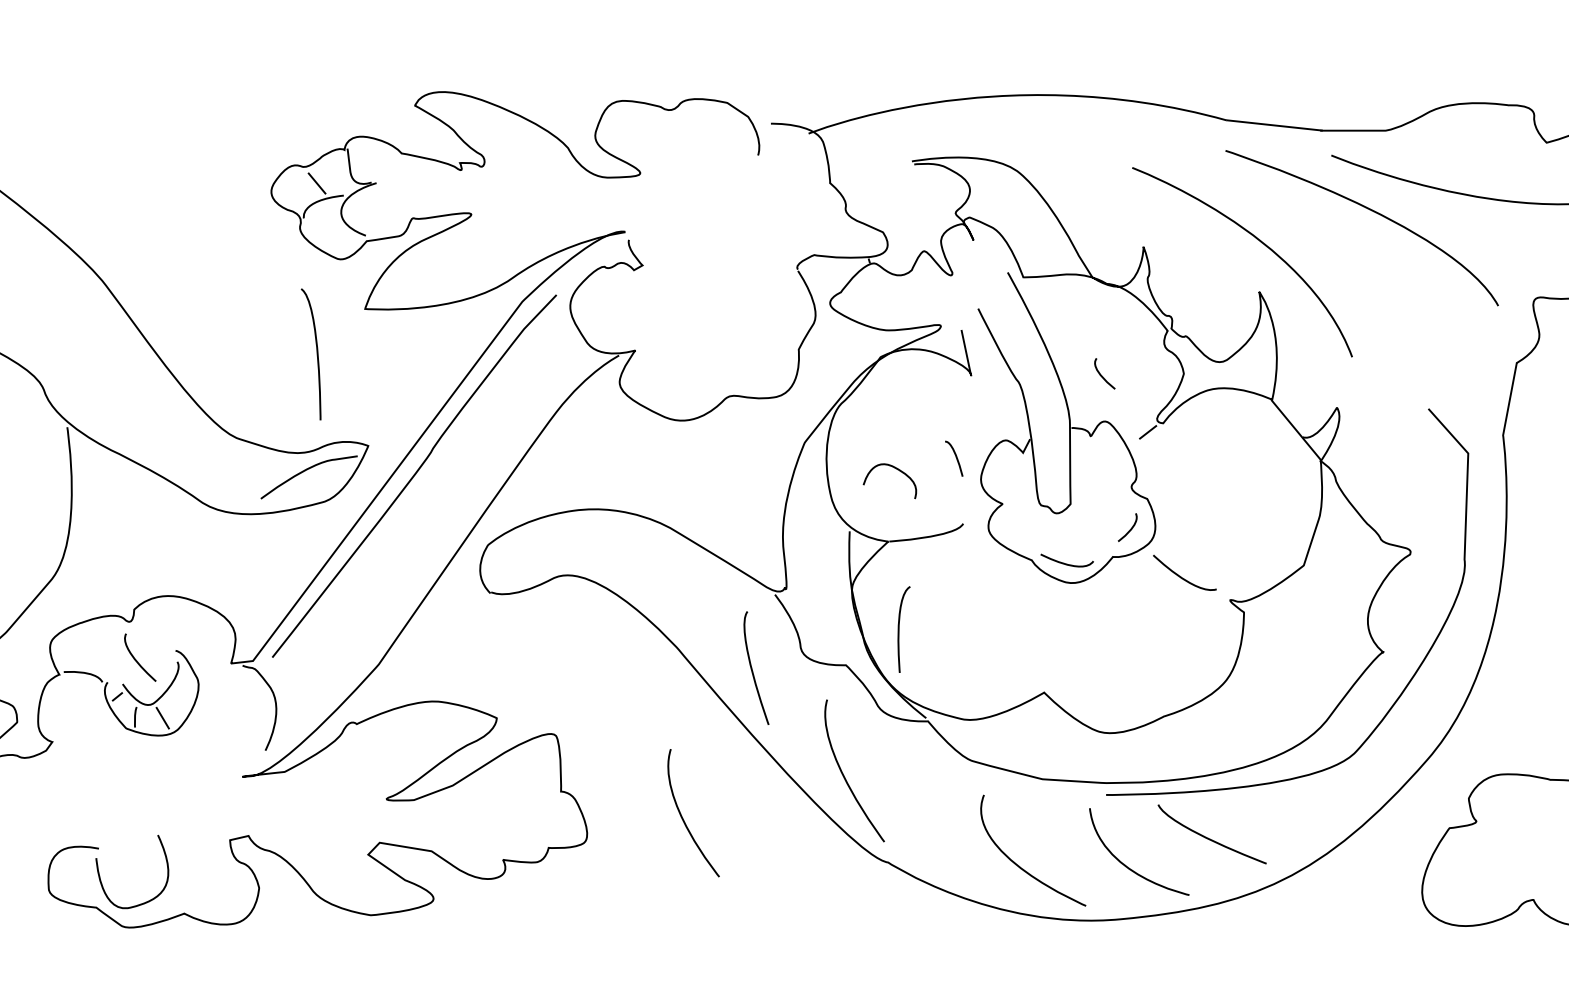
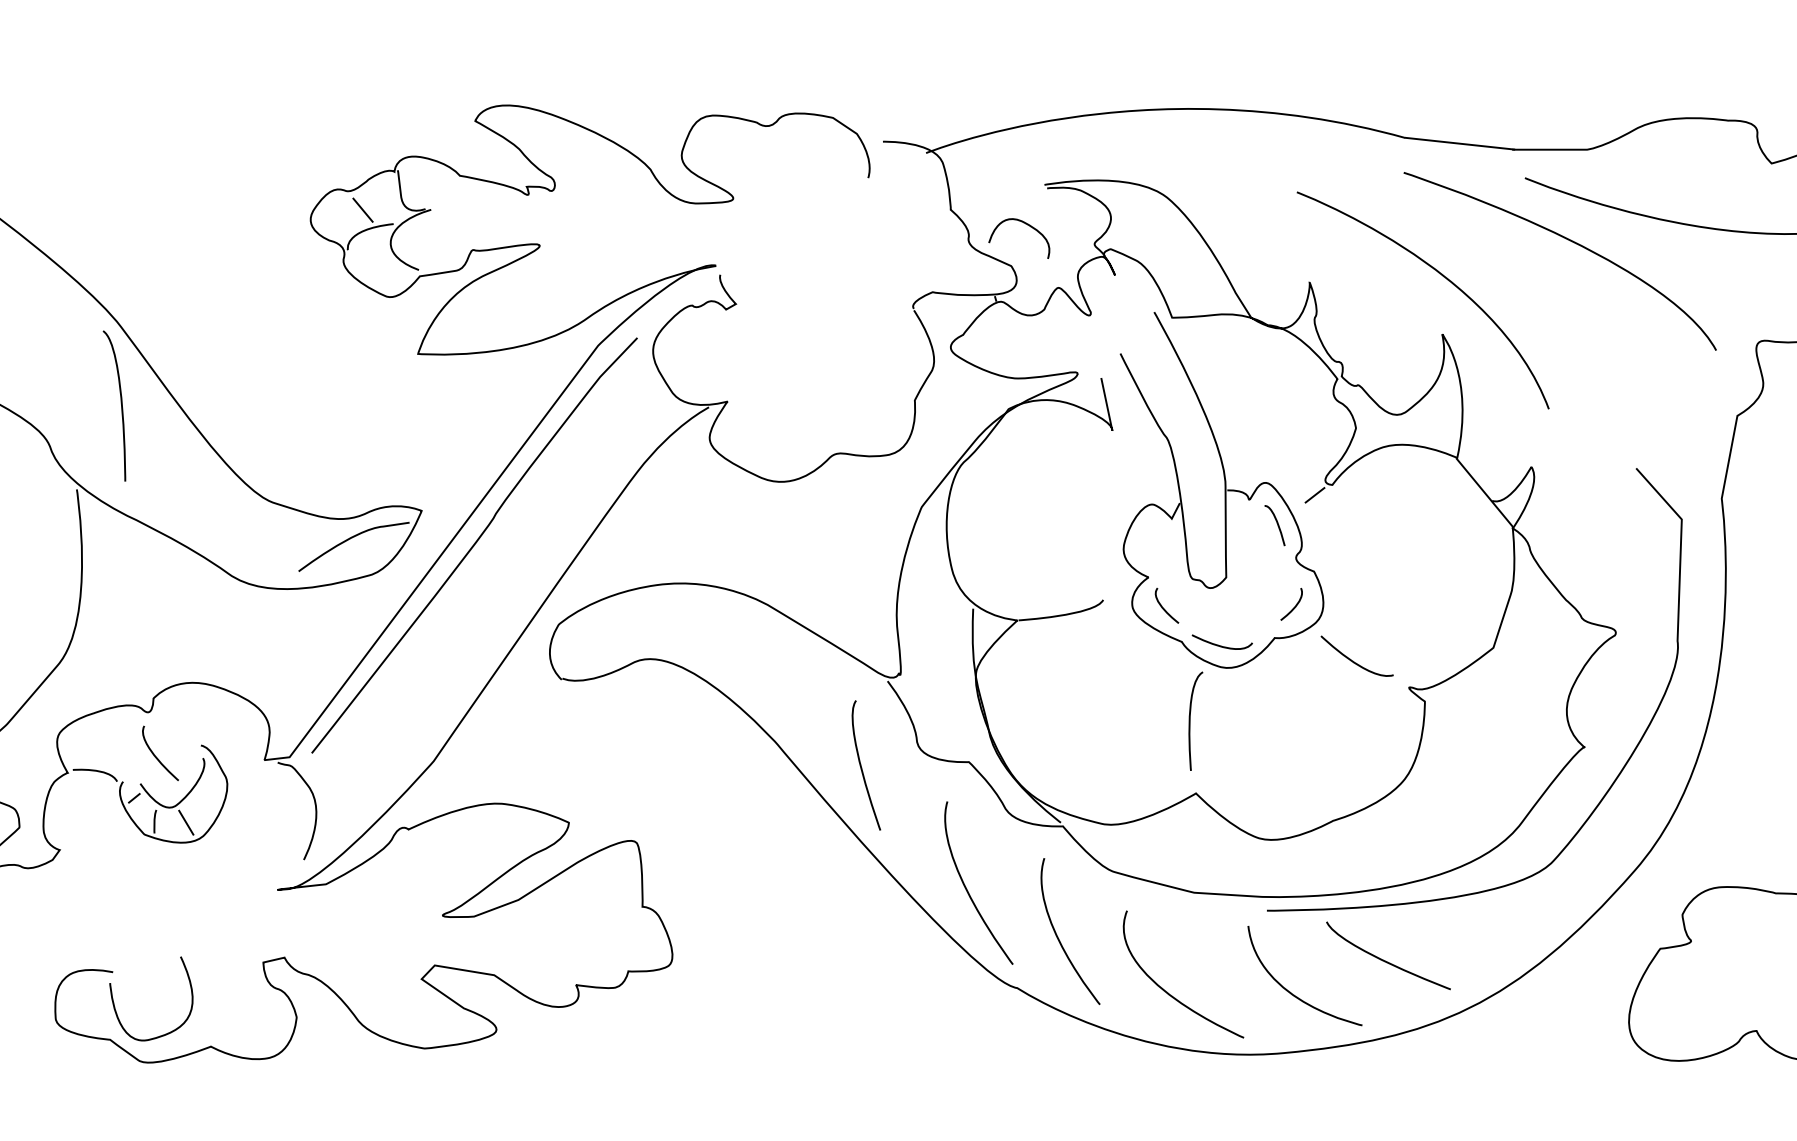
curve: (316, 354) -> (120, 406), moved
curve: (1102, 375) -> (1164, 607), moved
curve: (955, 457) -> (1276, 524), moved
curve: (897, 470) -> (1027, 226), moved
curve: (899, 629) -> (1190, 721), moved
curve: (683, 818) -> (1058, 937), moved

